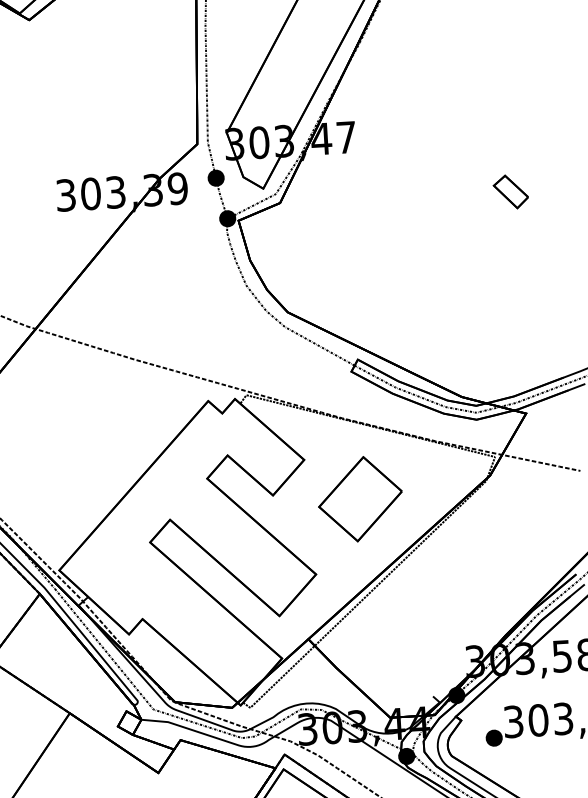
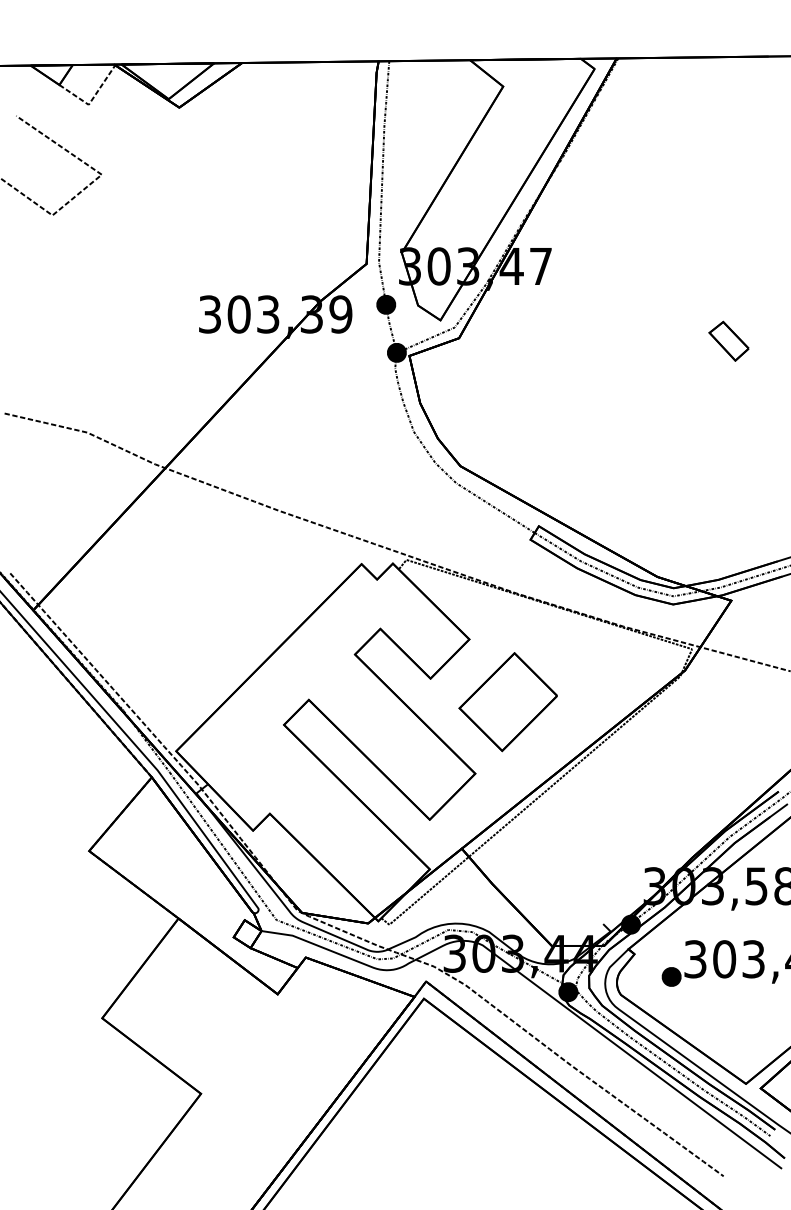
part: (359, 499) -> (507, 702), moved

